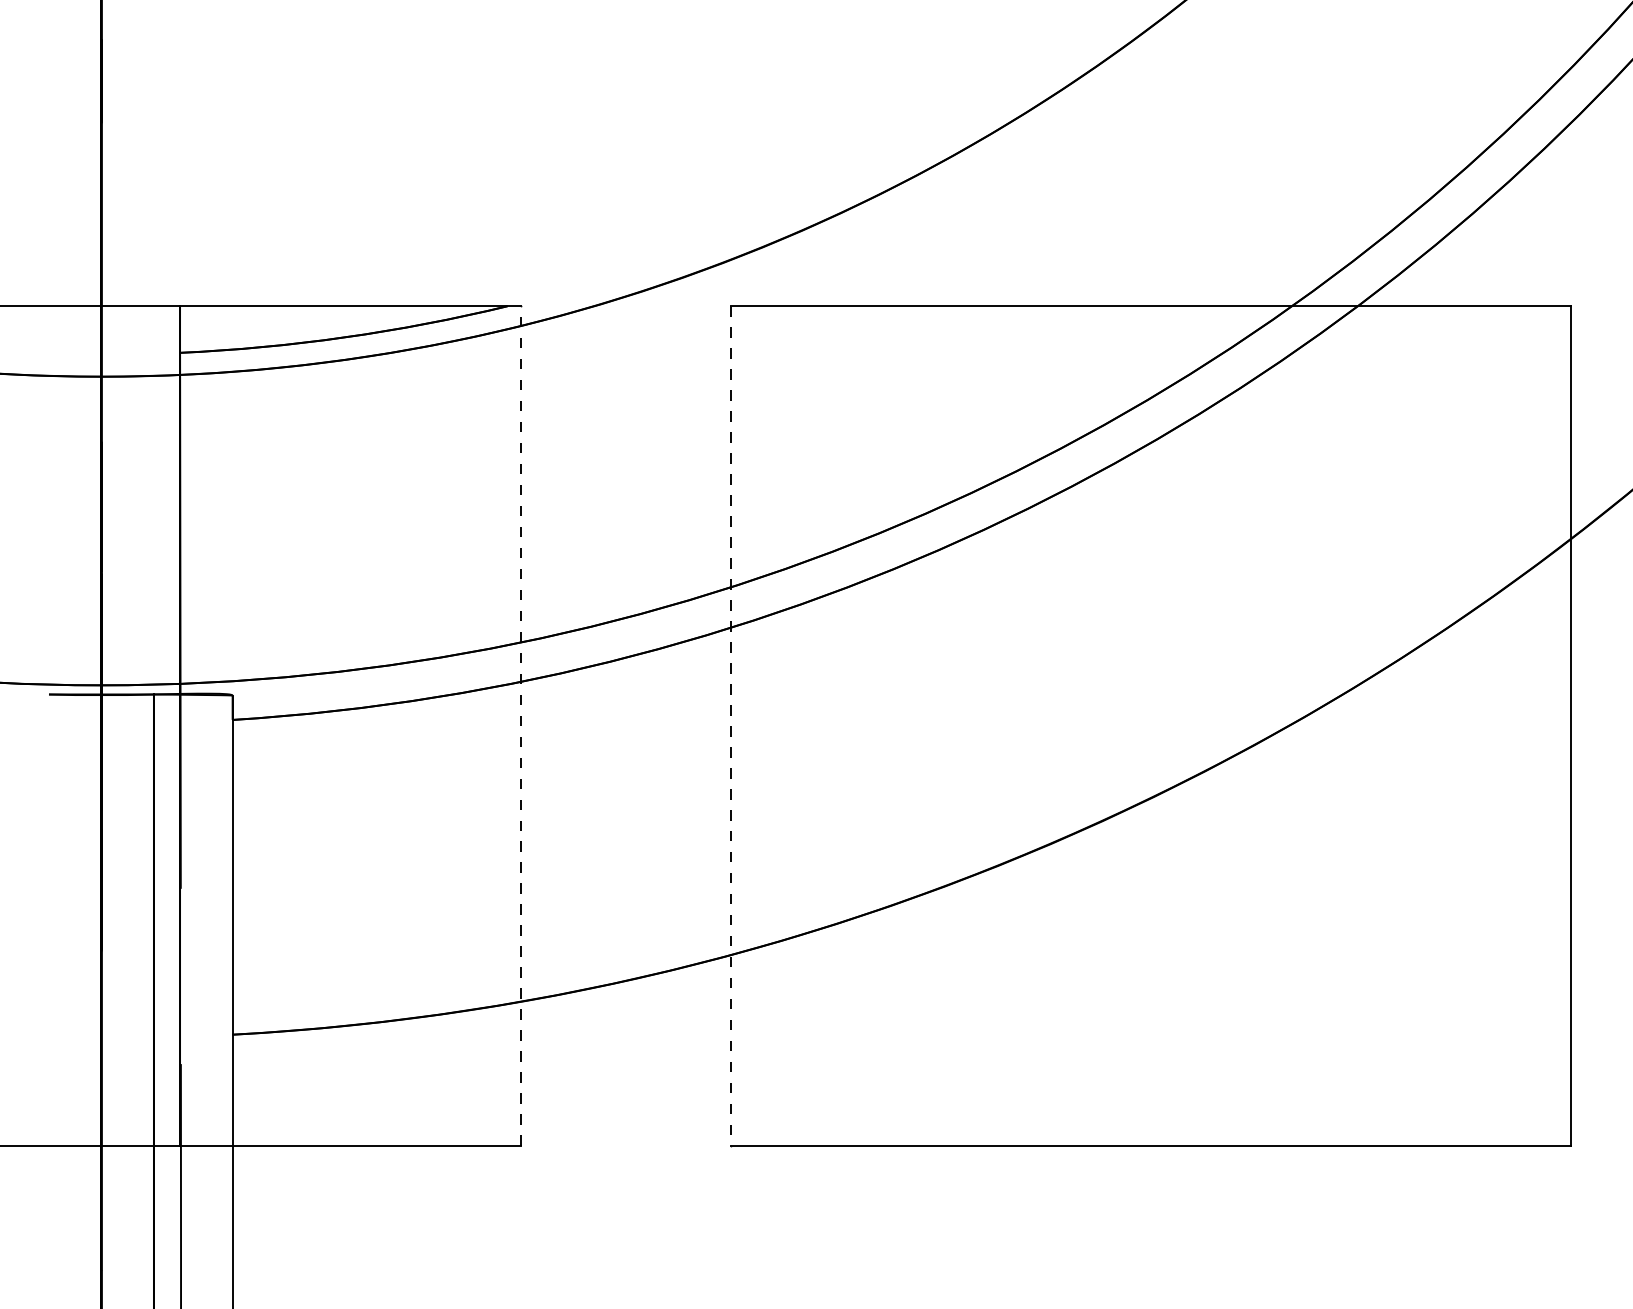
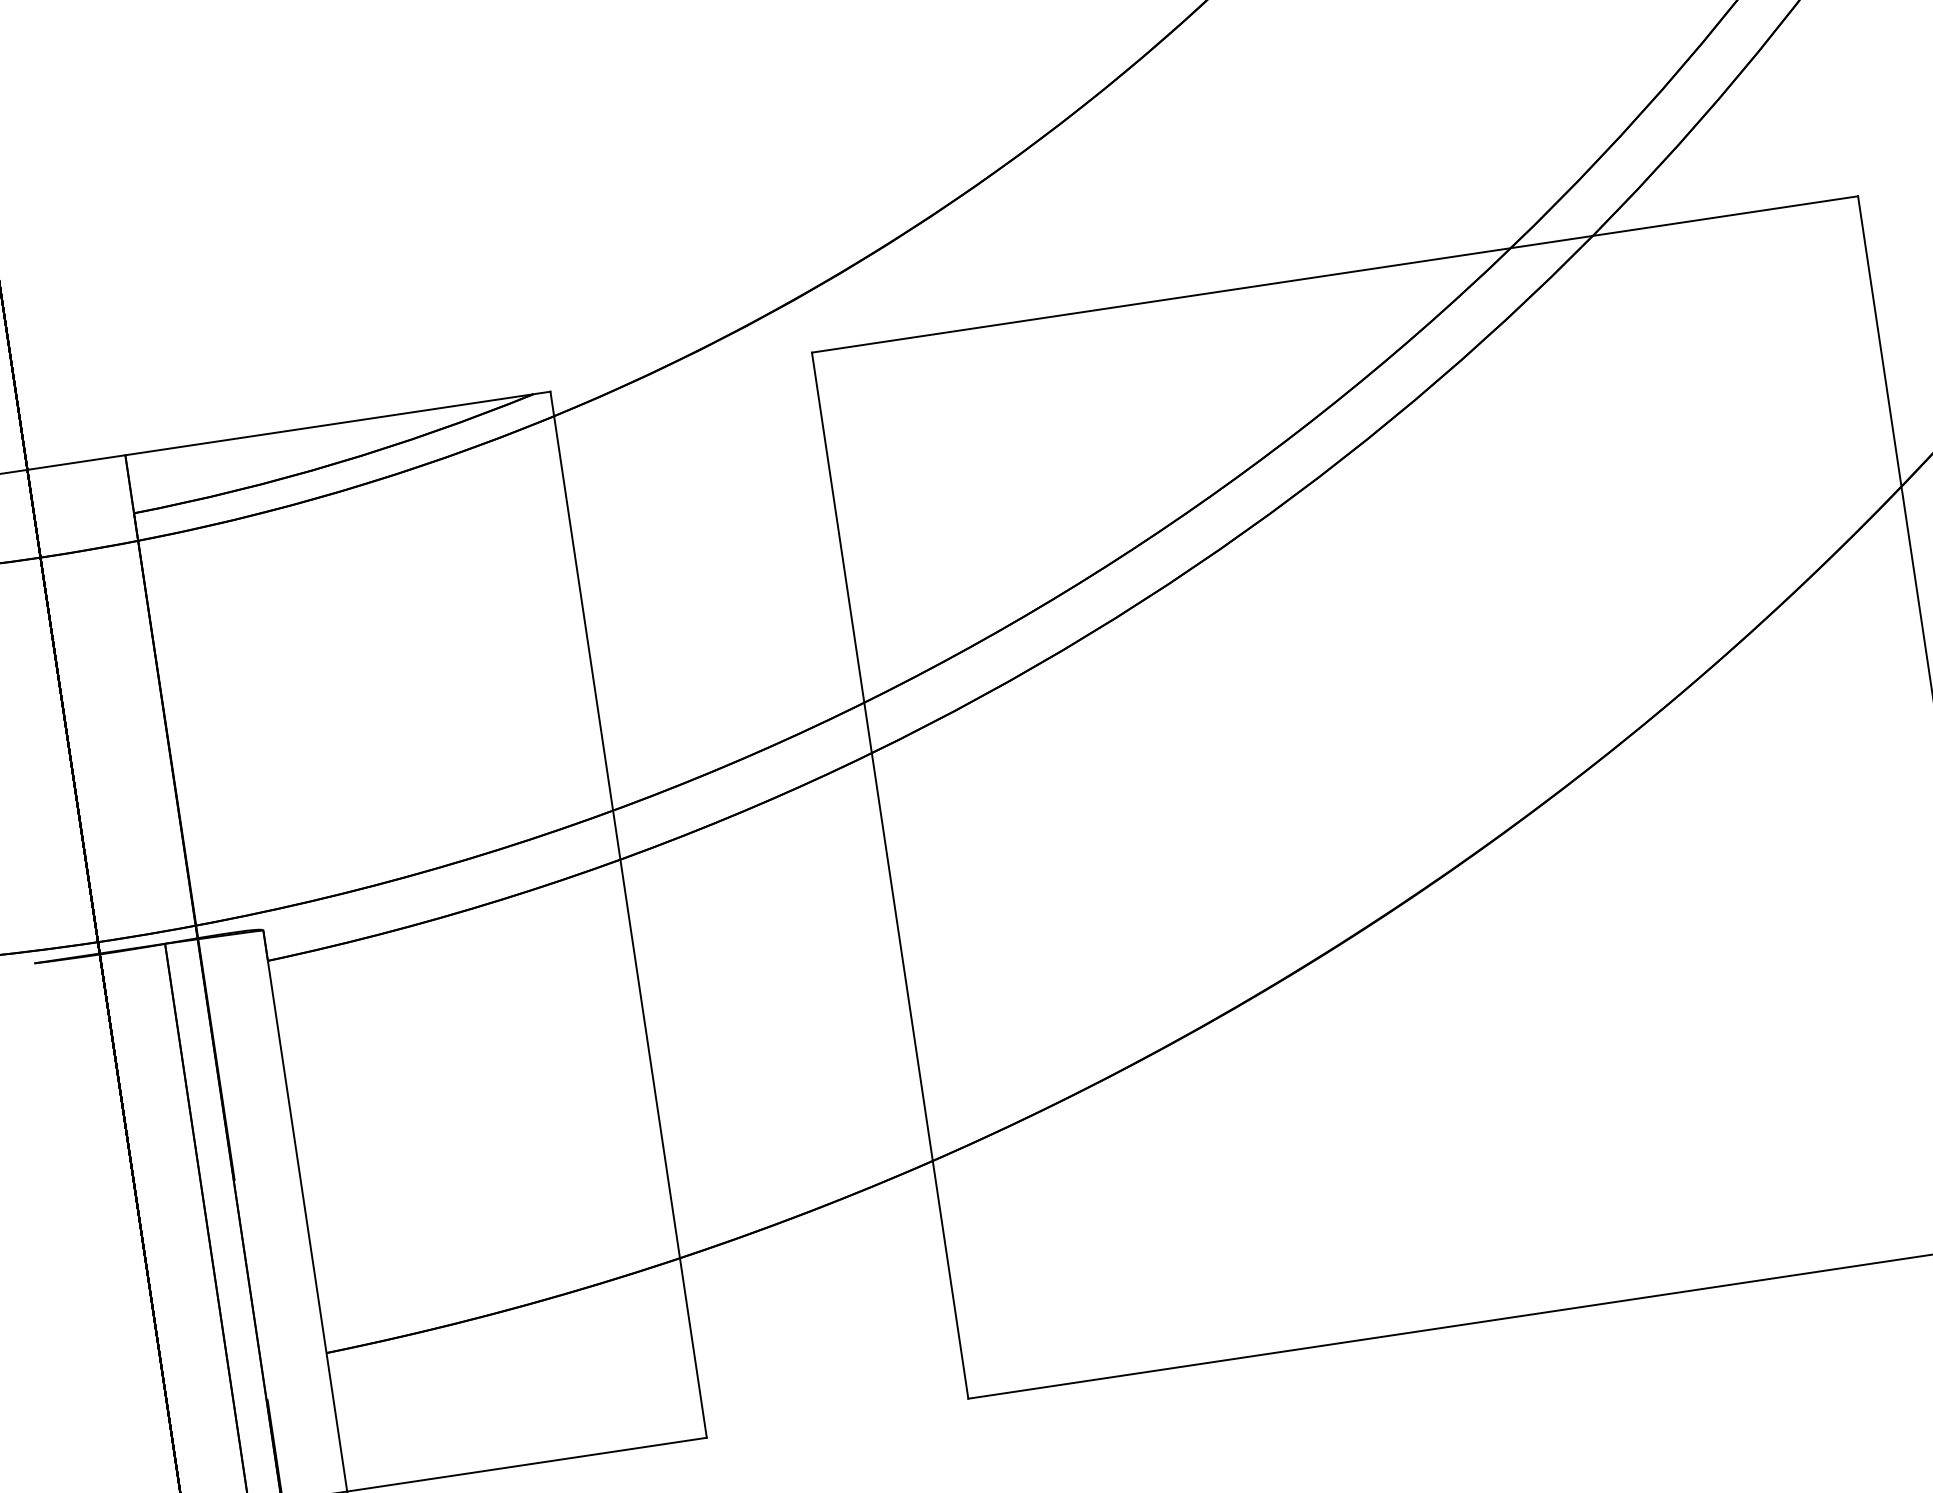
line: (521, 726) -> (629, 915), dashed -> solid
line: (731, 726) -> (890, 876), dashed -> solid

